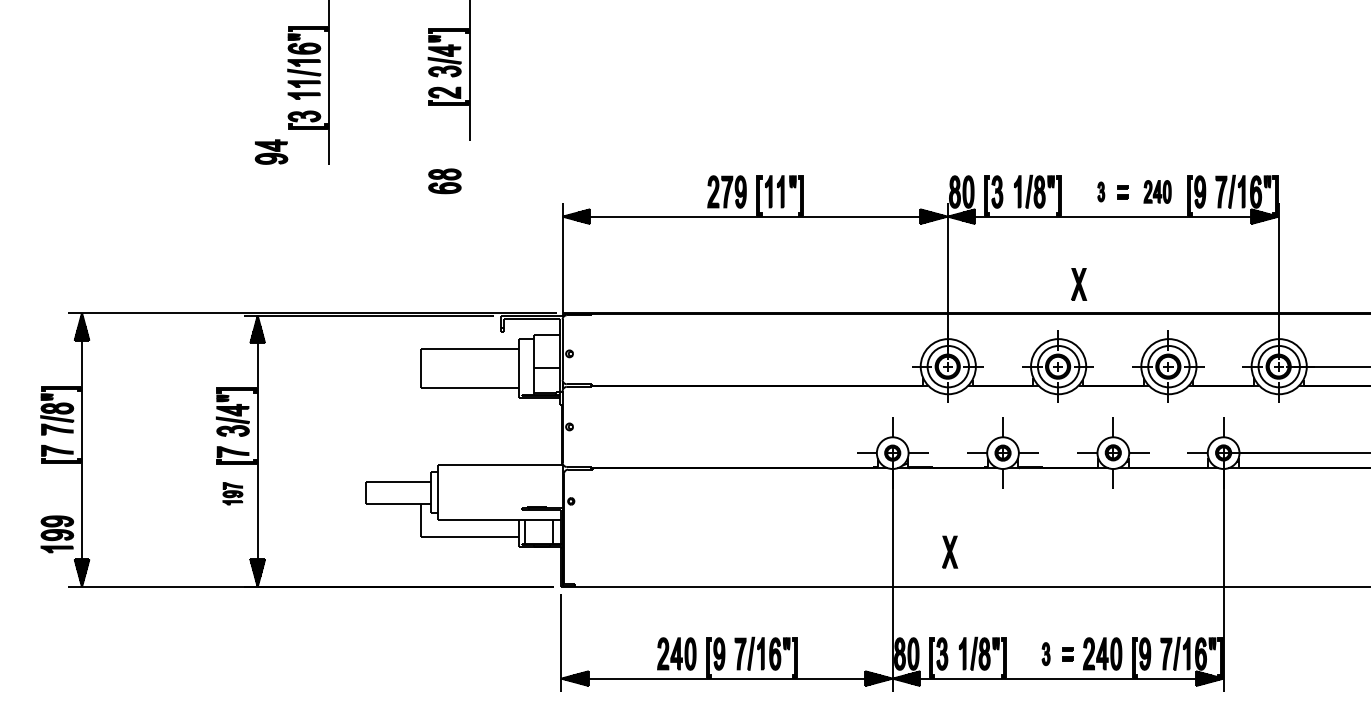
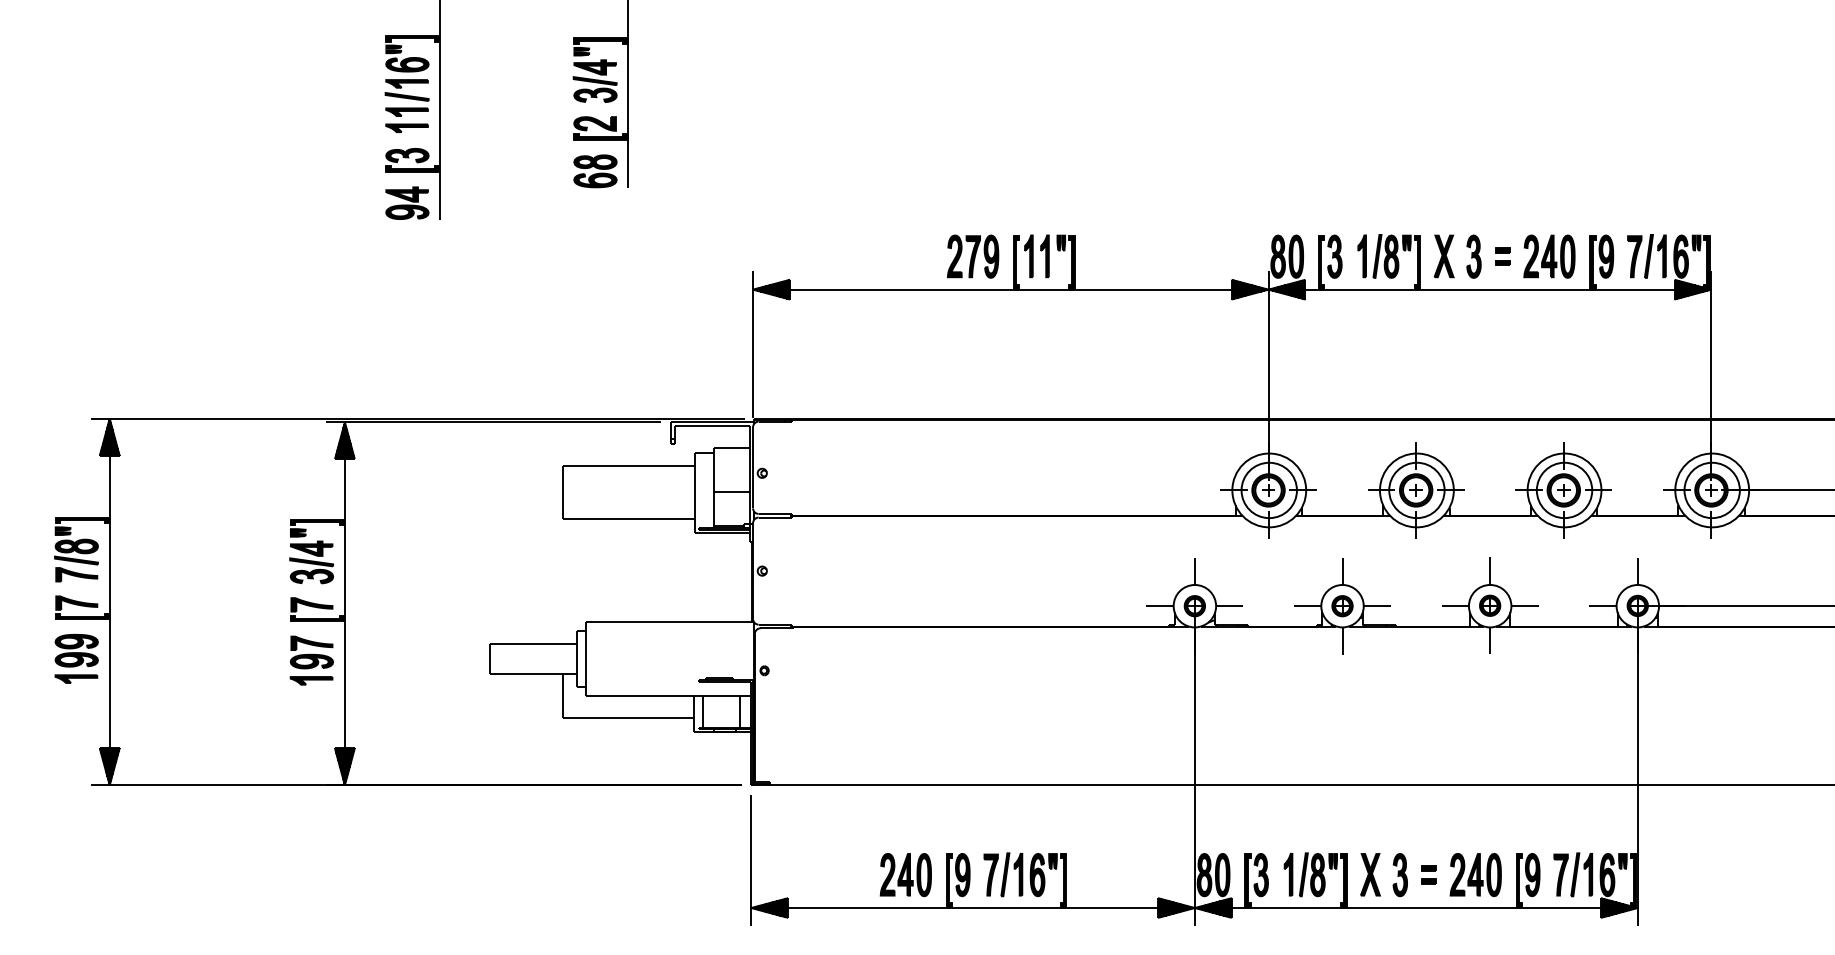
part: (271, 151) -> (407, 202), moved
part: (444, 181) -> (595, 171), moved
part: (1100, 191) -> (1473, 256), size x1.67
part: (1157, 191) -> (1549, 256), size x1.43
part: (1078, 284) -> (1443, 256), moved
part: (232, 493) -> (311, 660), size x1.67
part: (57, 534) -> (76, 658), moved
part: (949, 551) -> (1370, 874), moved
part: (1045, 654) -> (1399, 875), size x1.43

